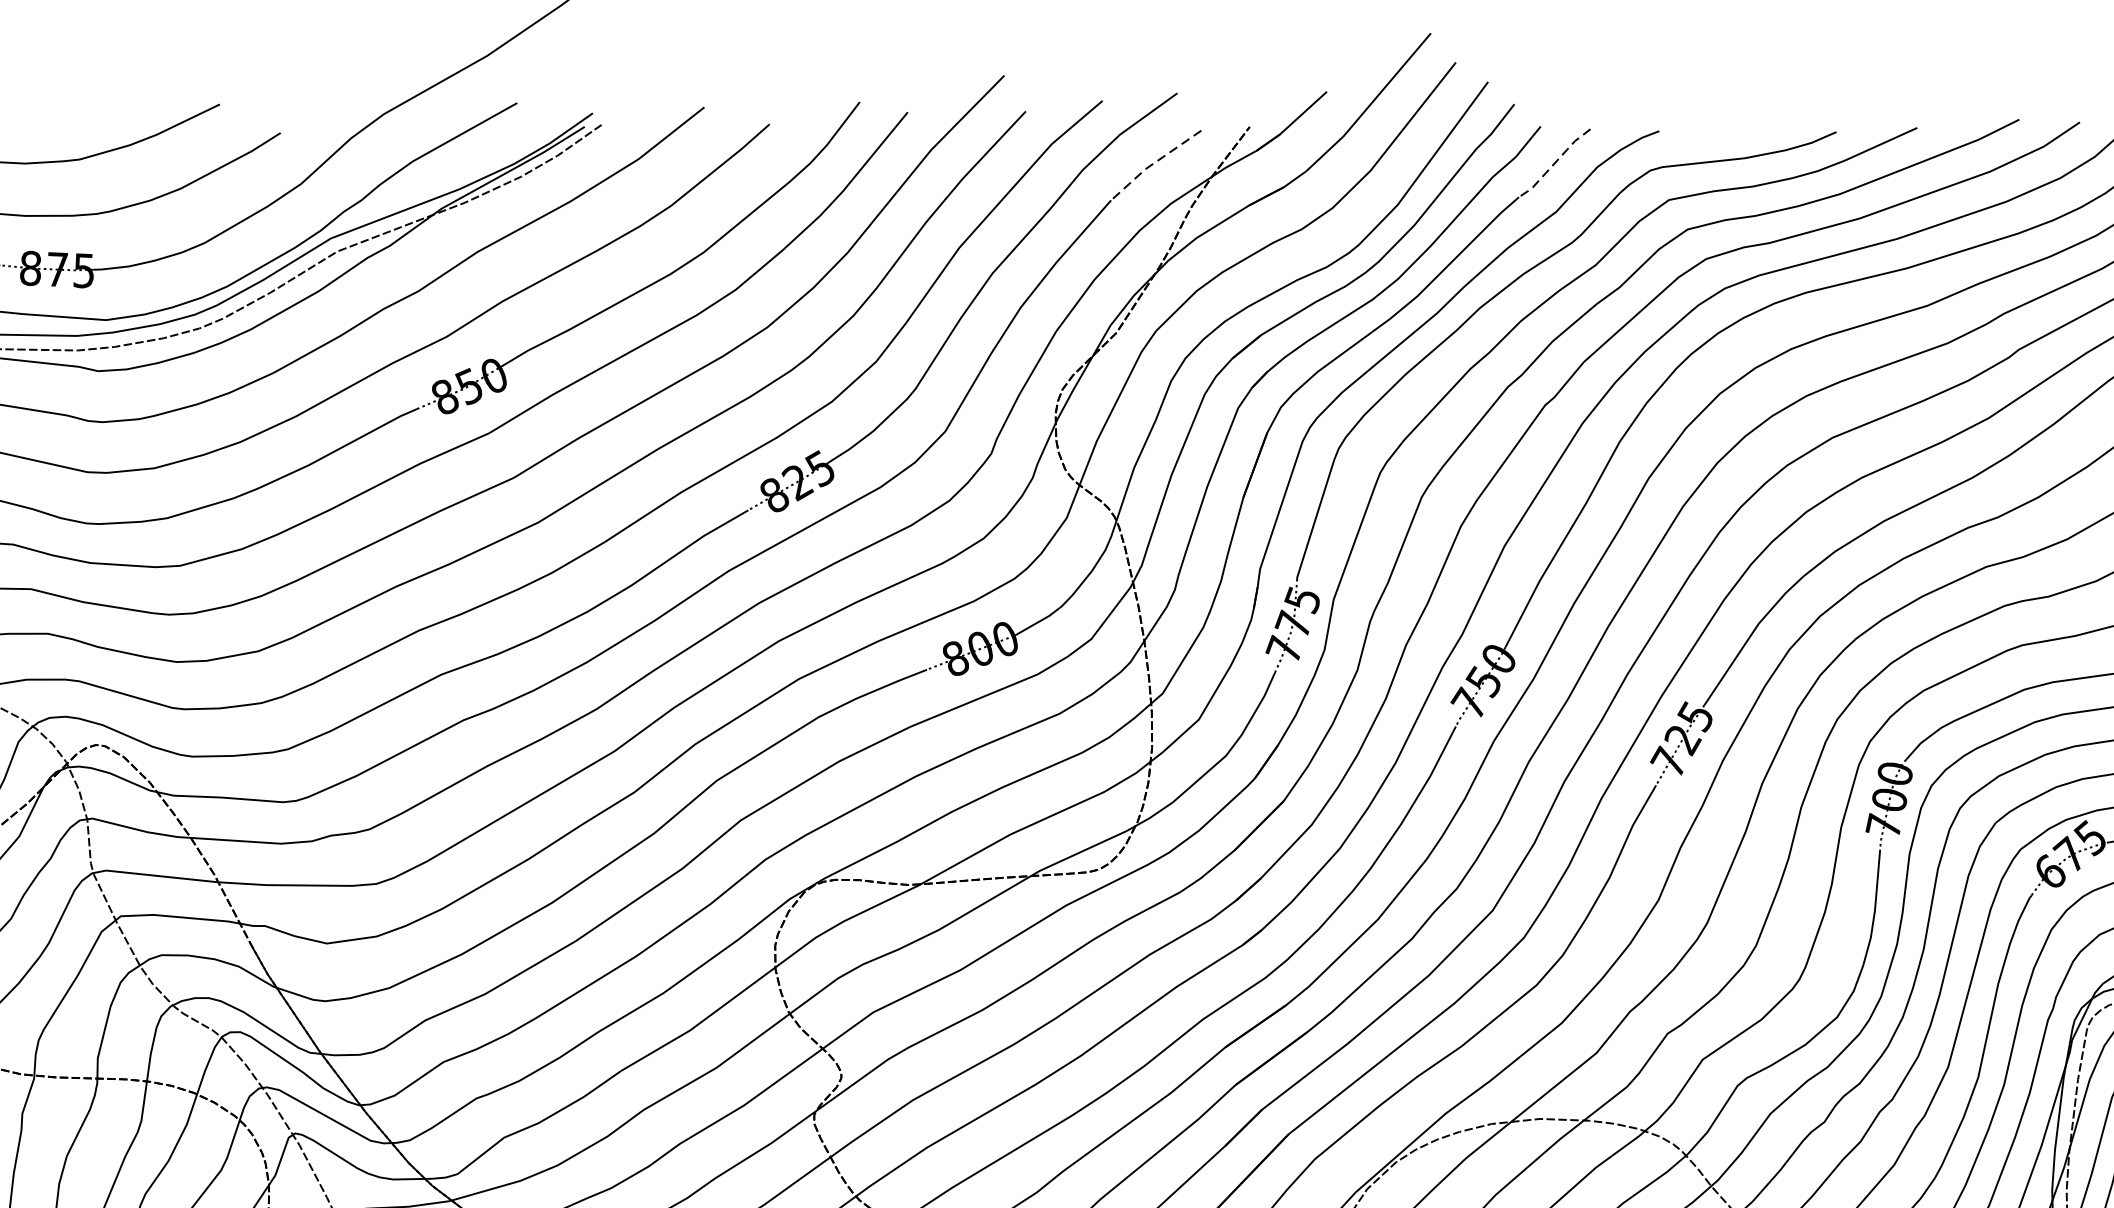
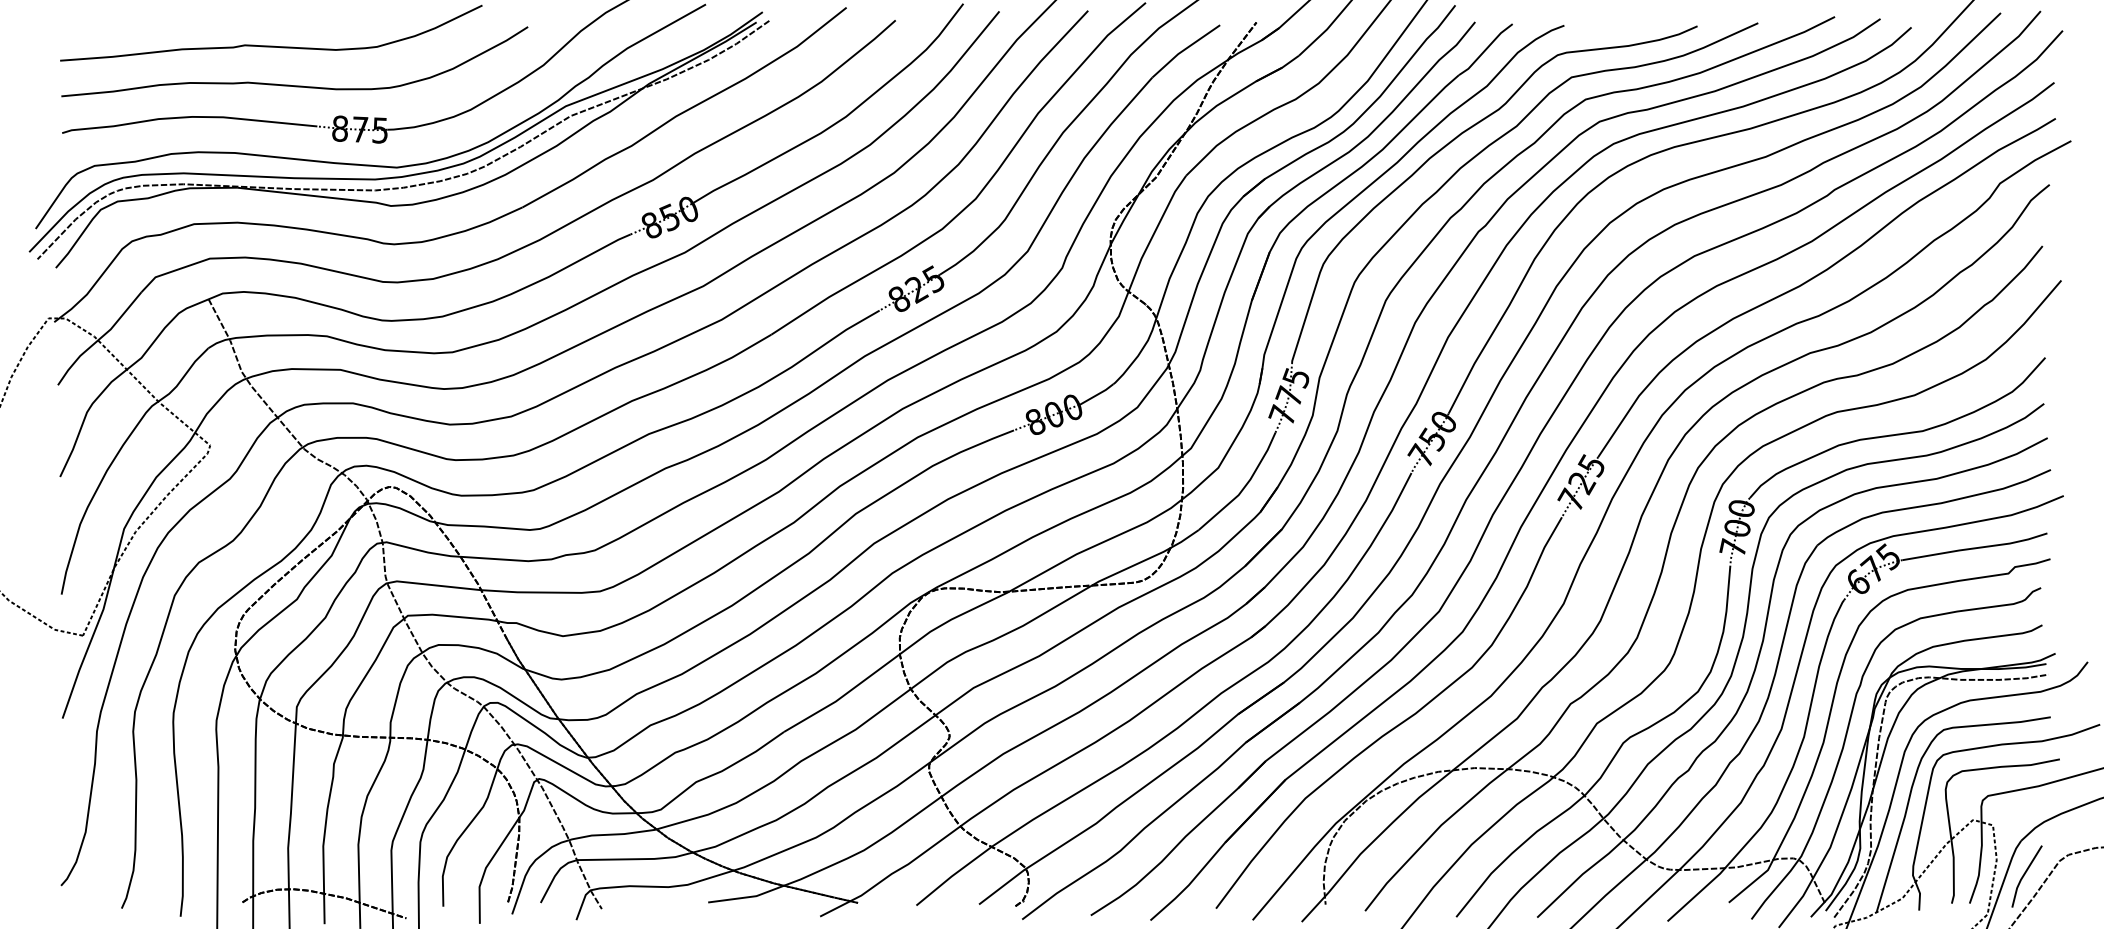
line: (1554, 162) -> (1485, 49), dashed -> solid
line: (1152, 164) -> (1183, 50), dashed -> solid

